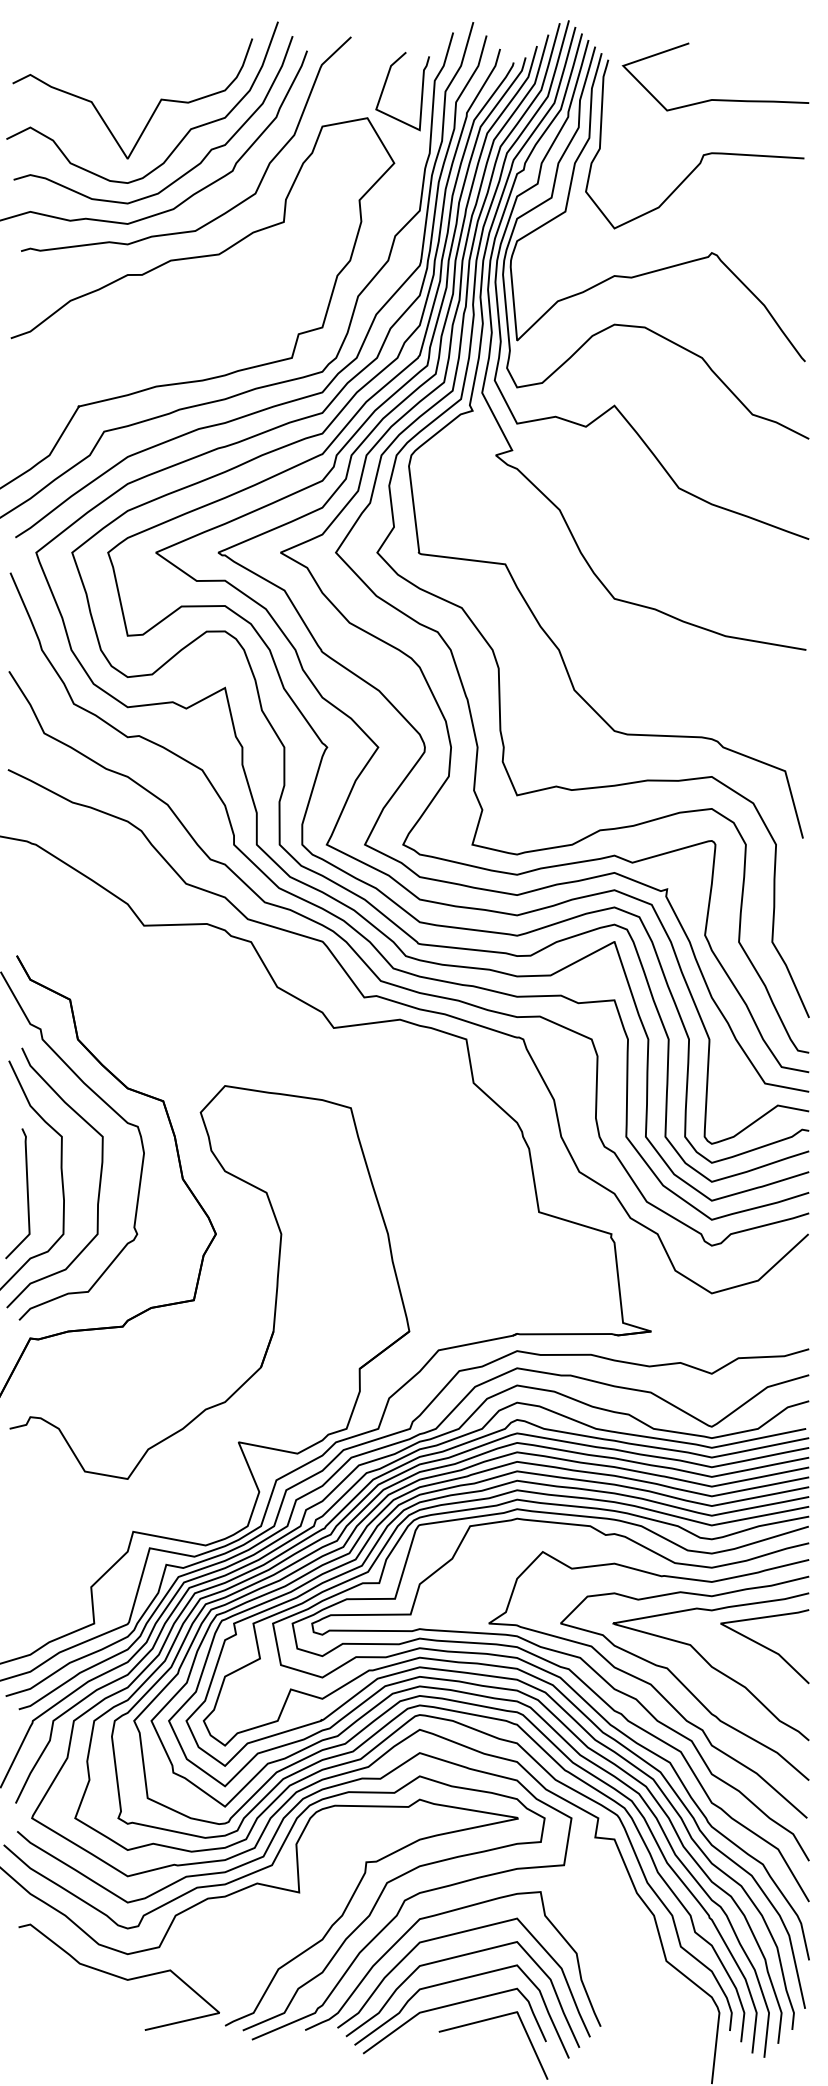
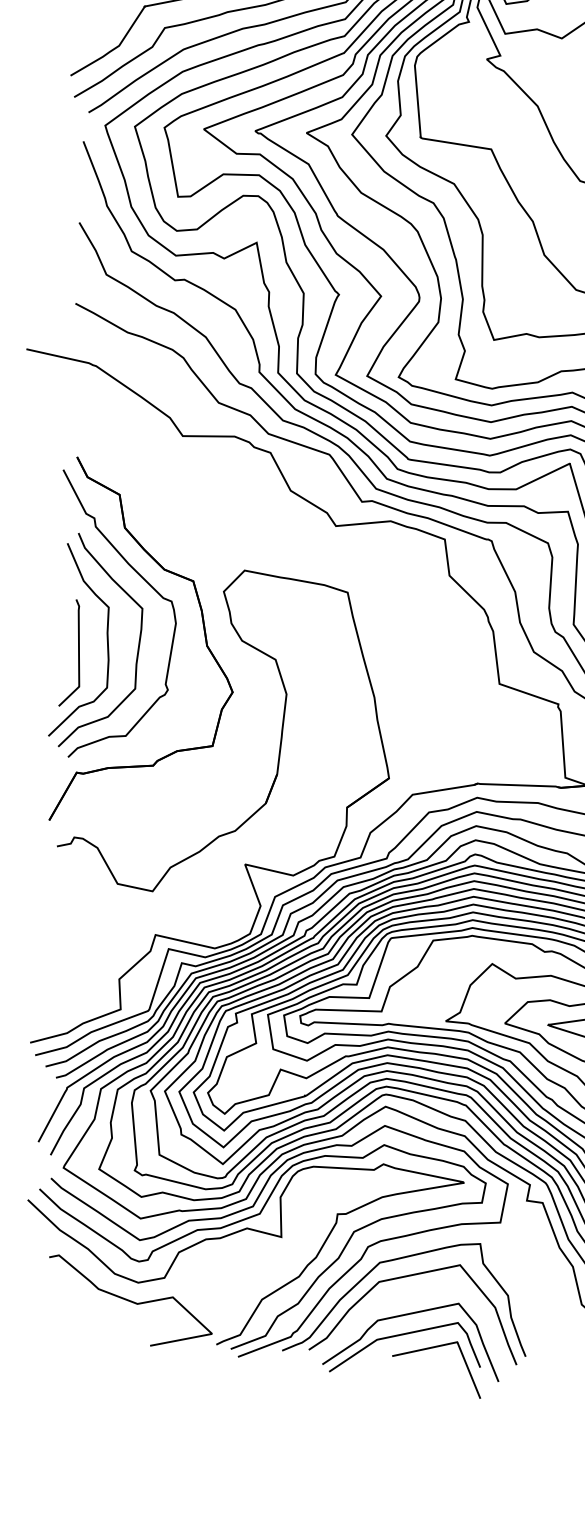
curve: (455, 1958) -> (408, 1296), removed

